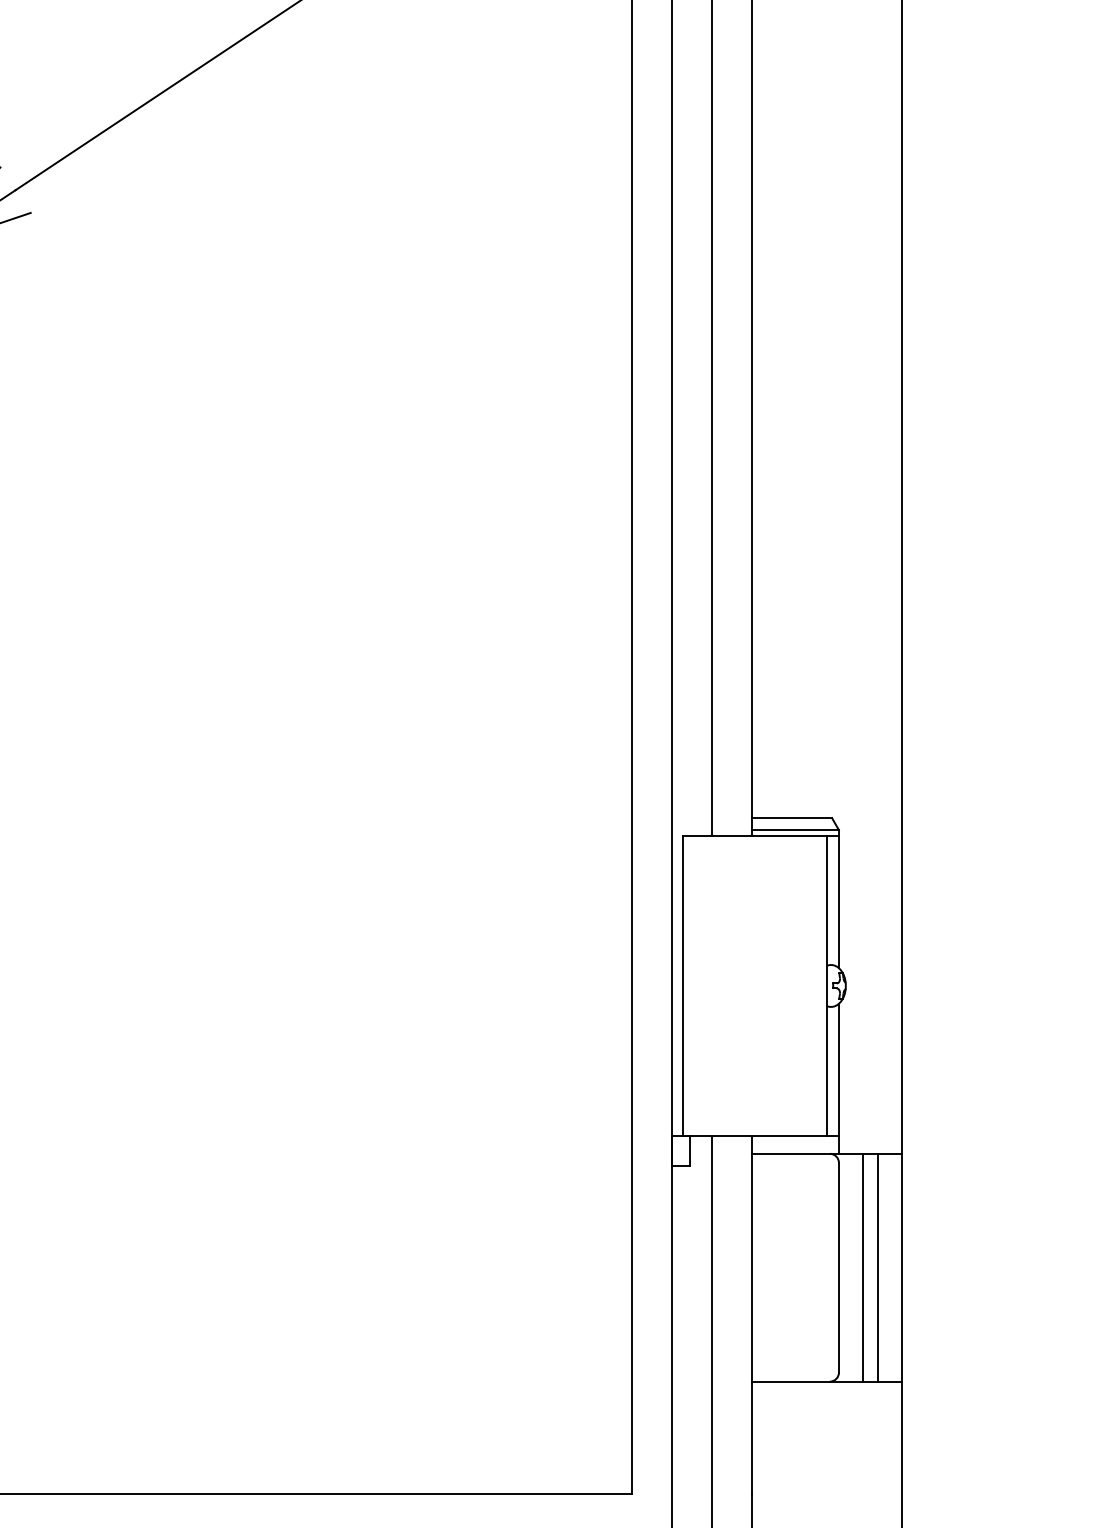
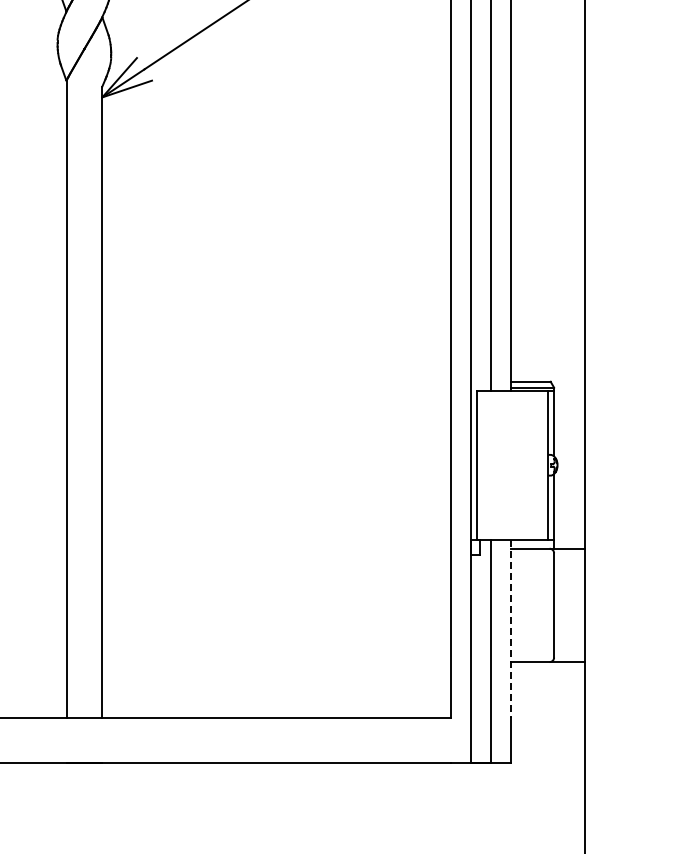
line: (863, 1267) -> (566, 605), removed
line: (877, 1267) -> (573, 605), removed
line: (751, 1316) -> (510, 629), solid -> dashed

